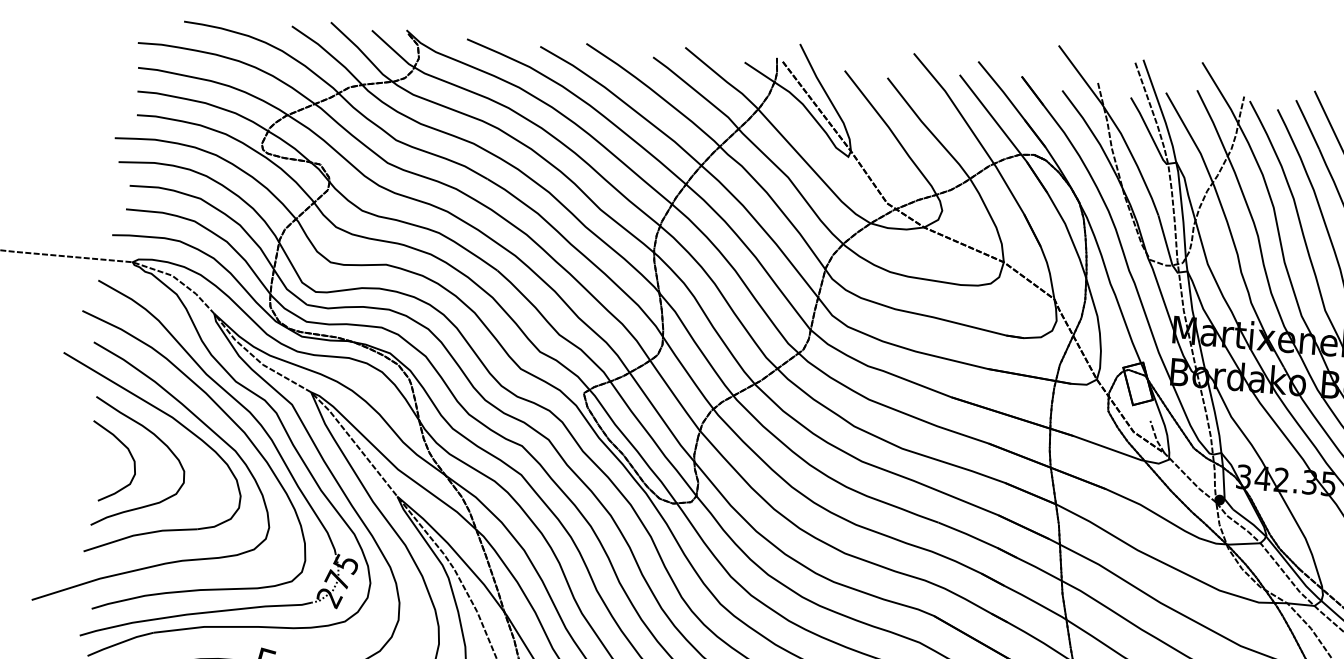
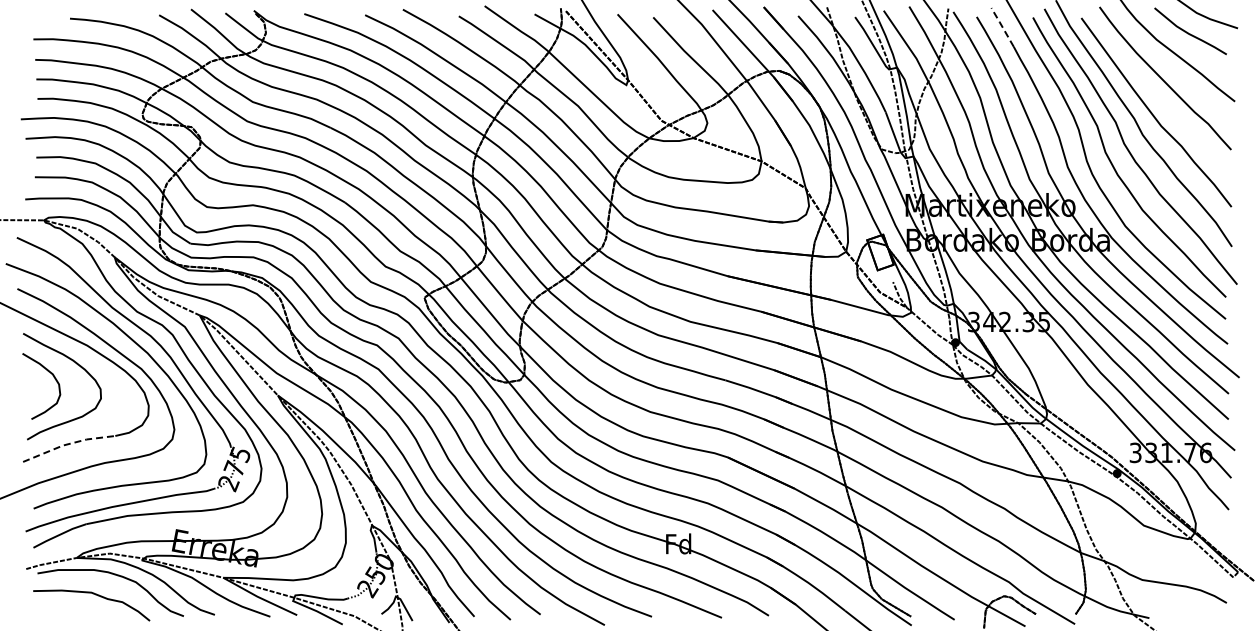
line: (1307, 123) -> (1002, 26), solid -> dashed
line: (138, 534) -> (67, 444), solid -> dashed

